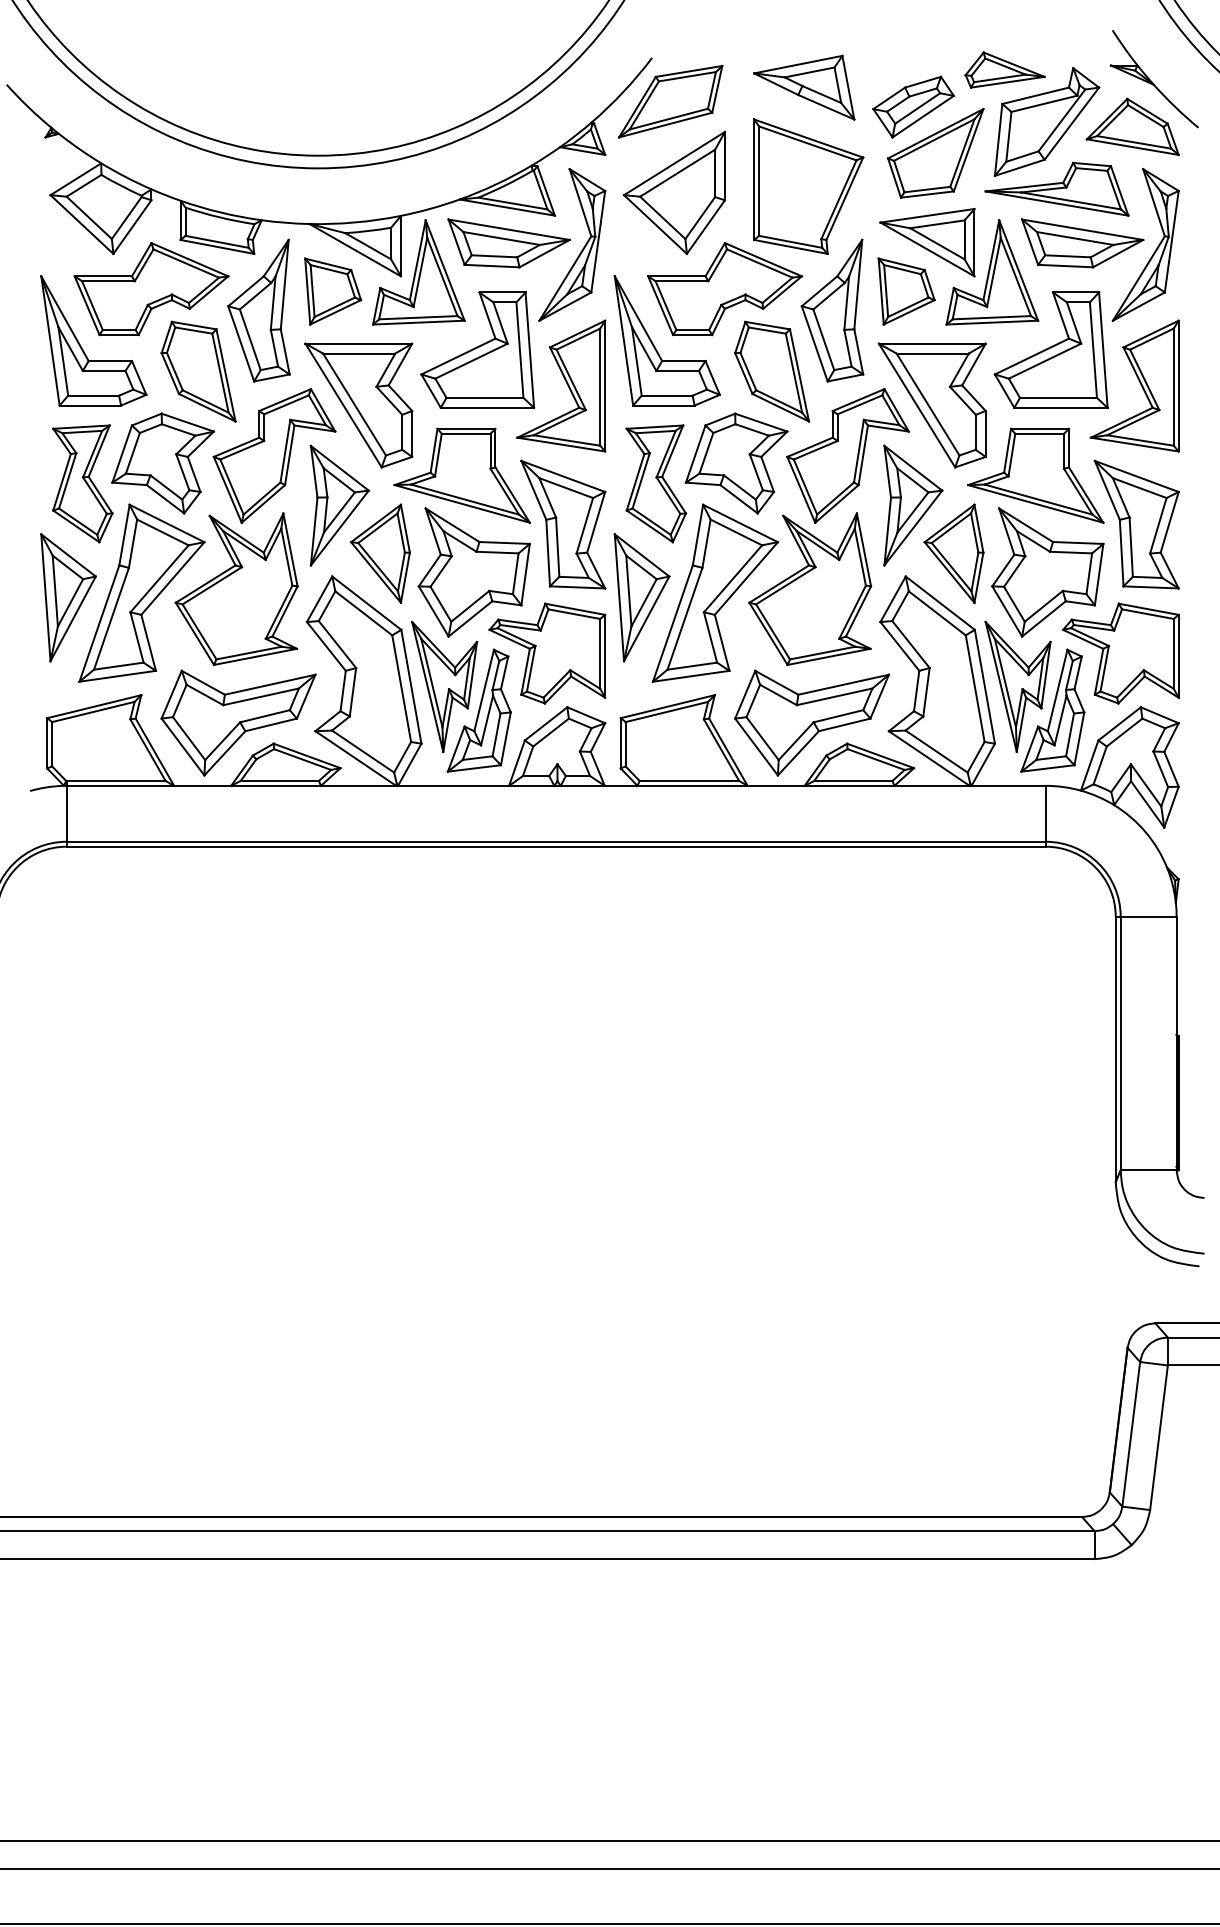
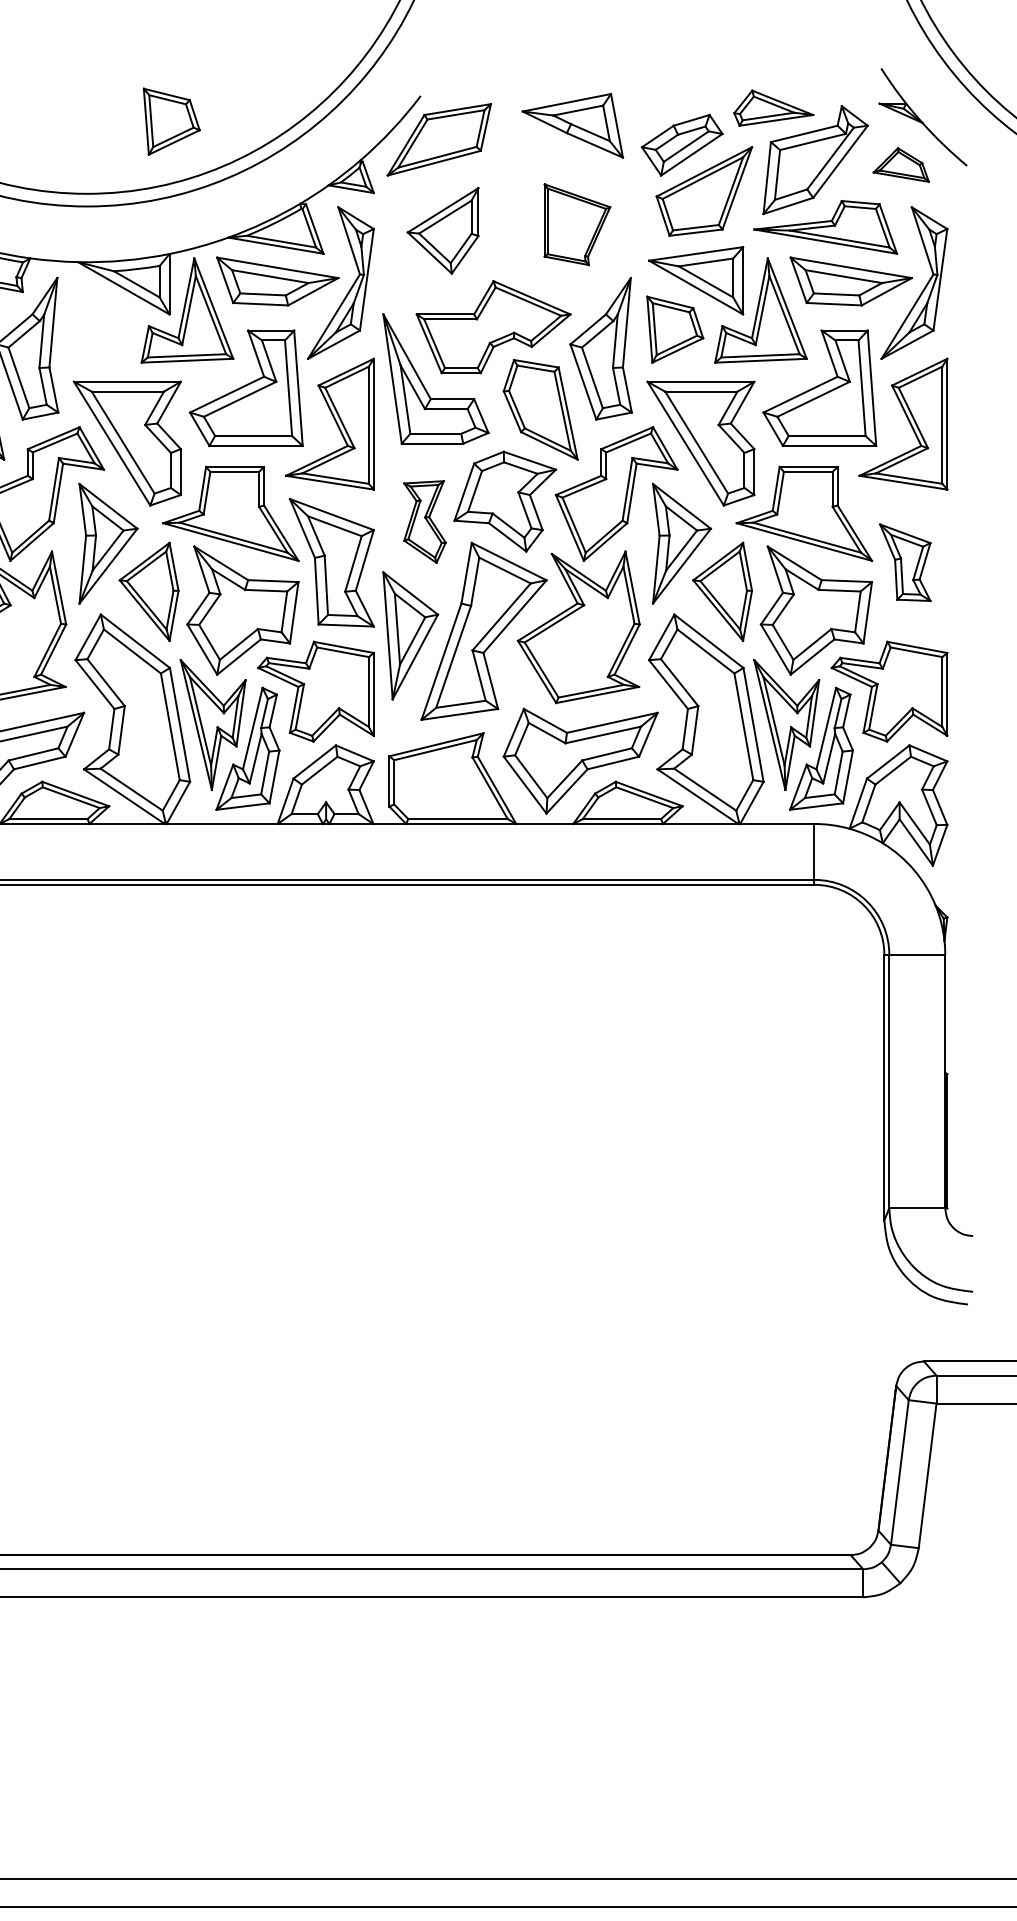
part: (1132, 126) -> (901, 164), size x0.6
part: (808, 186) -> (577, 224), size x0.6
part: (674, 192) -> (443, 230), size x0.7
part: (333, 291) -> (172, 121), moved
part: (656, 483) -> (425, 521), size x0.7
part: (1136, 524) -> (905, 562), size x0.6

